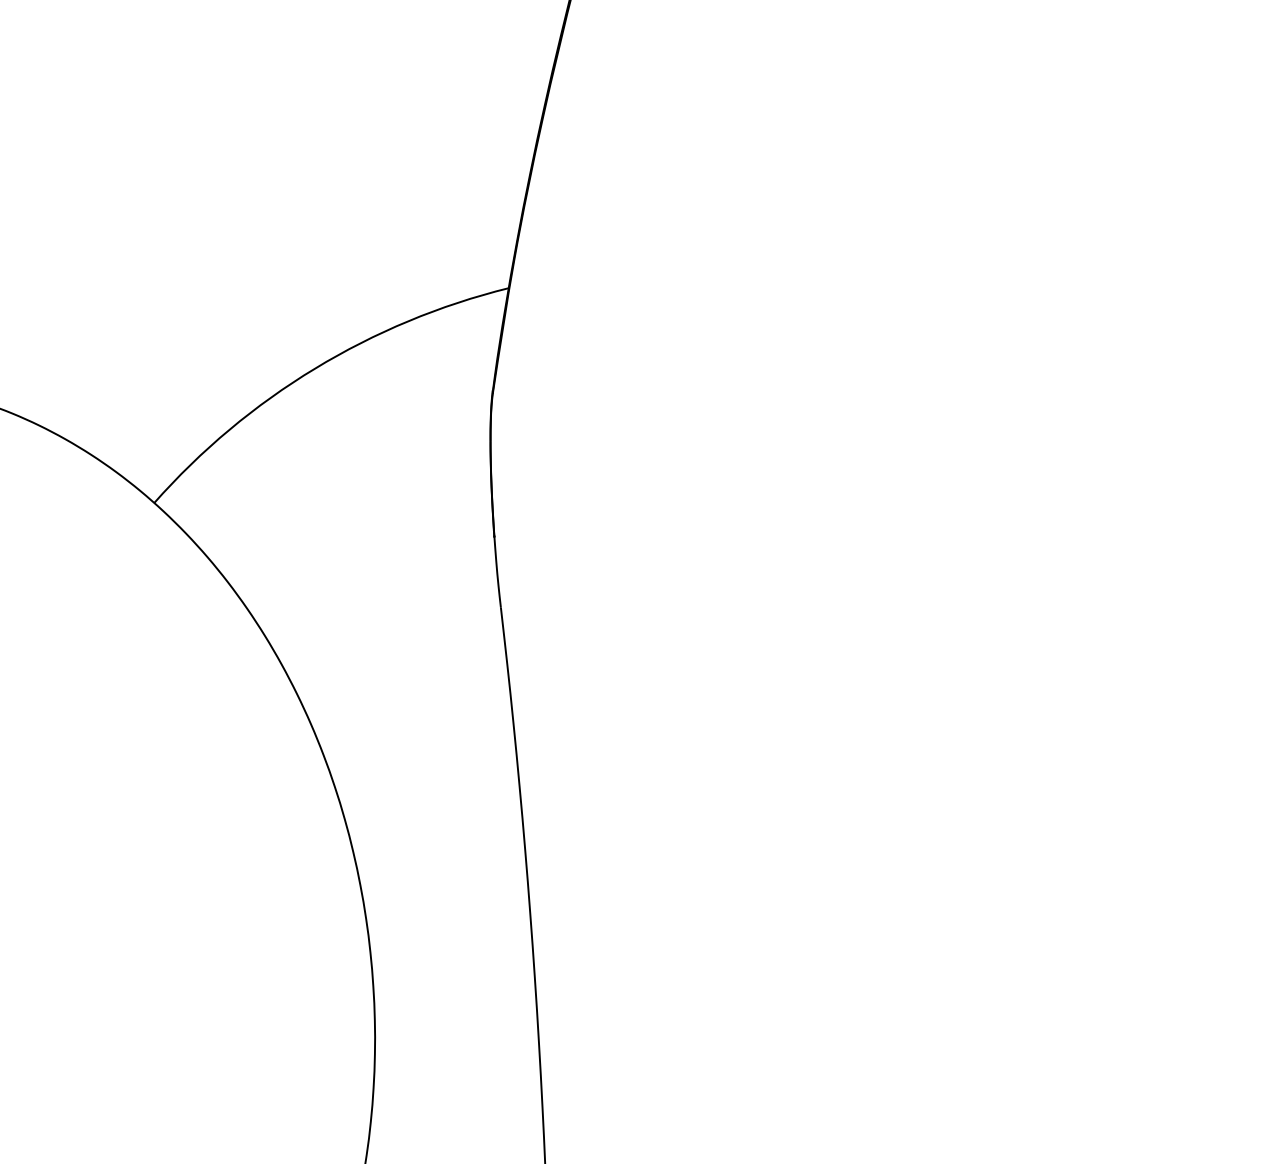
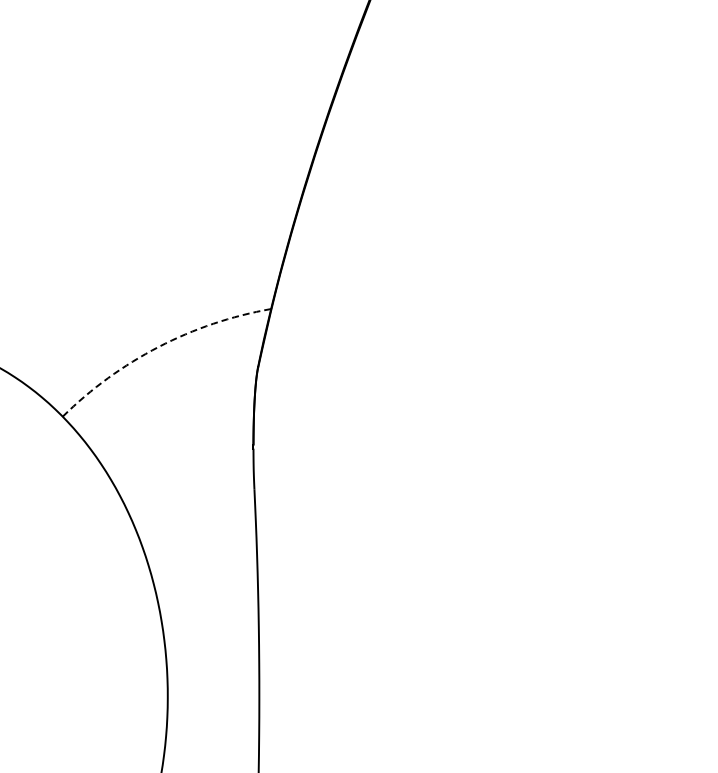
arc: (314, 369) -> (158, 347), solid -> dashed

